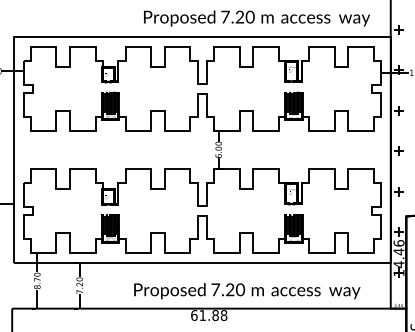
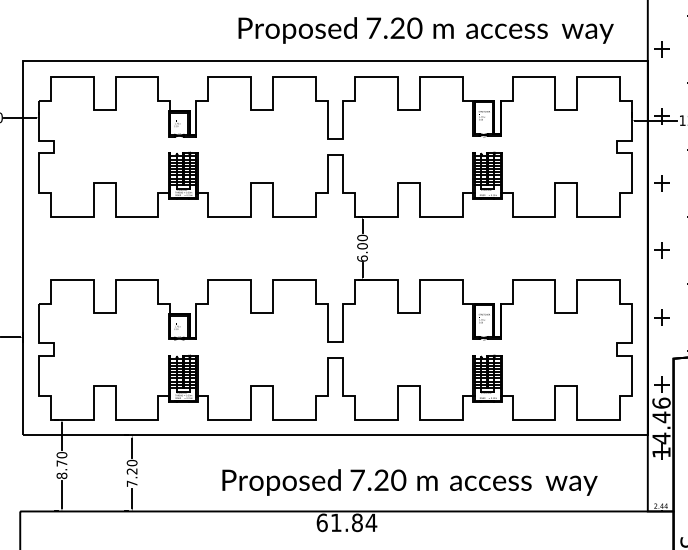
text: (223, 315) -> (370, 522), 61.88 -> 61.84

